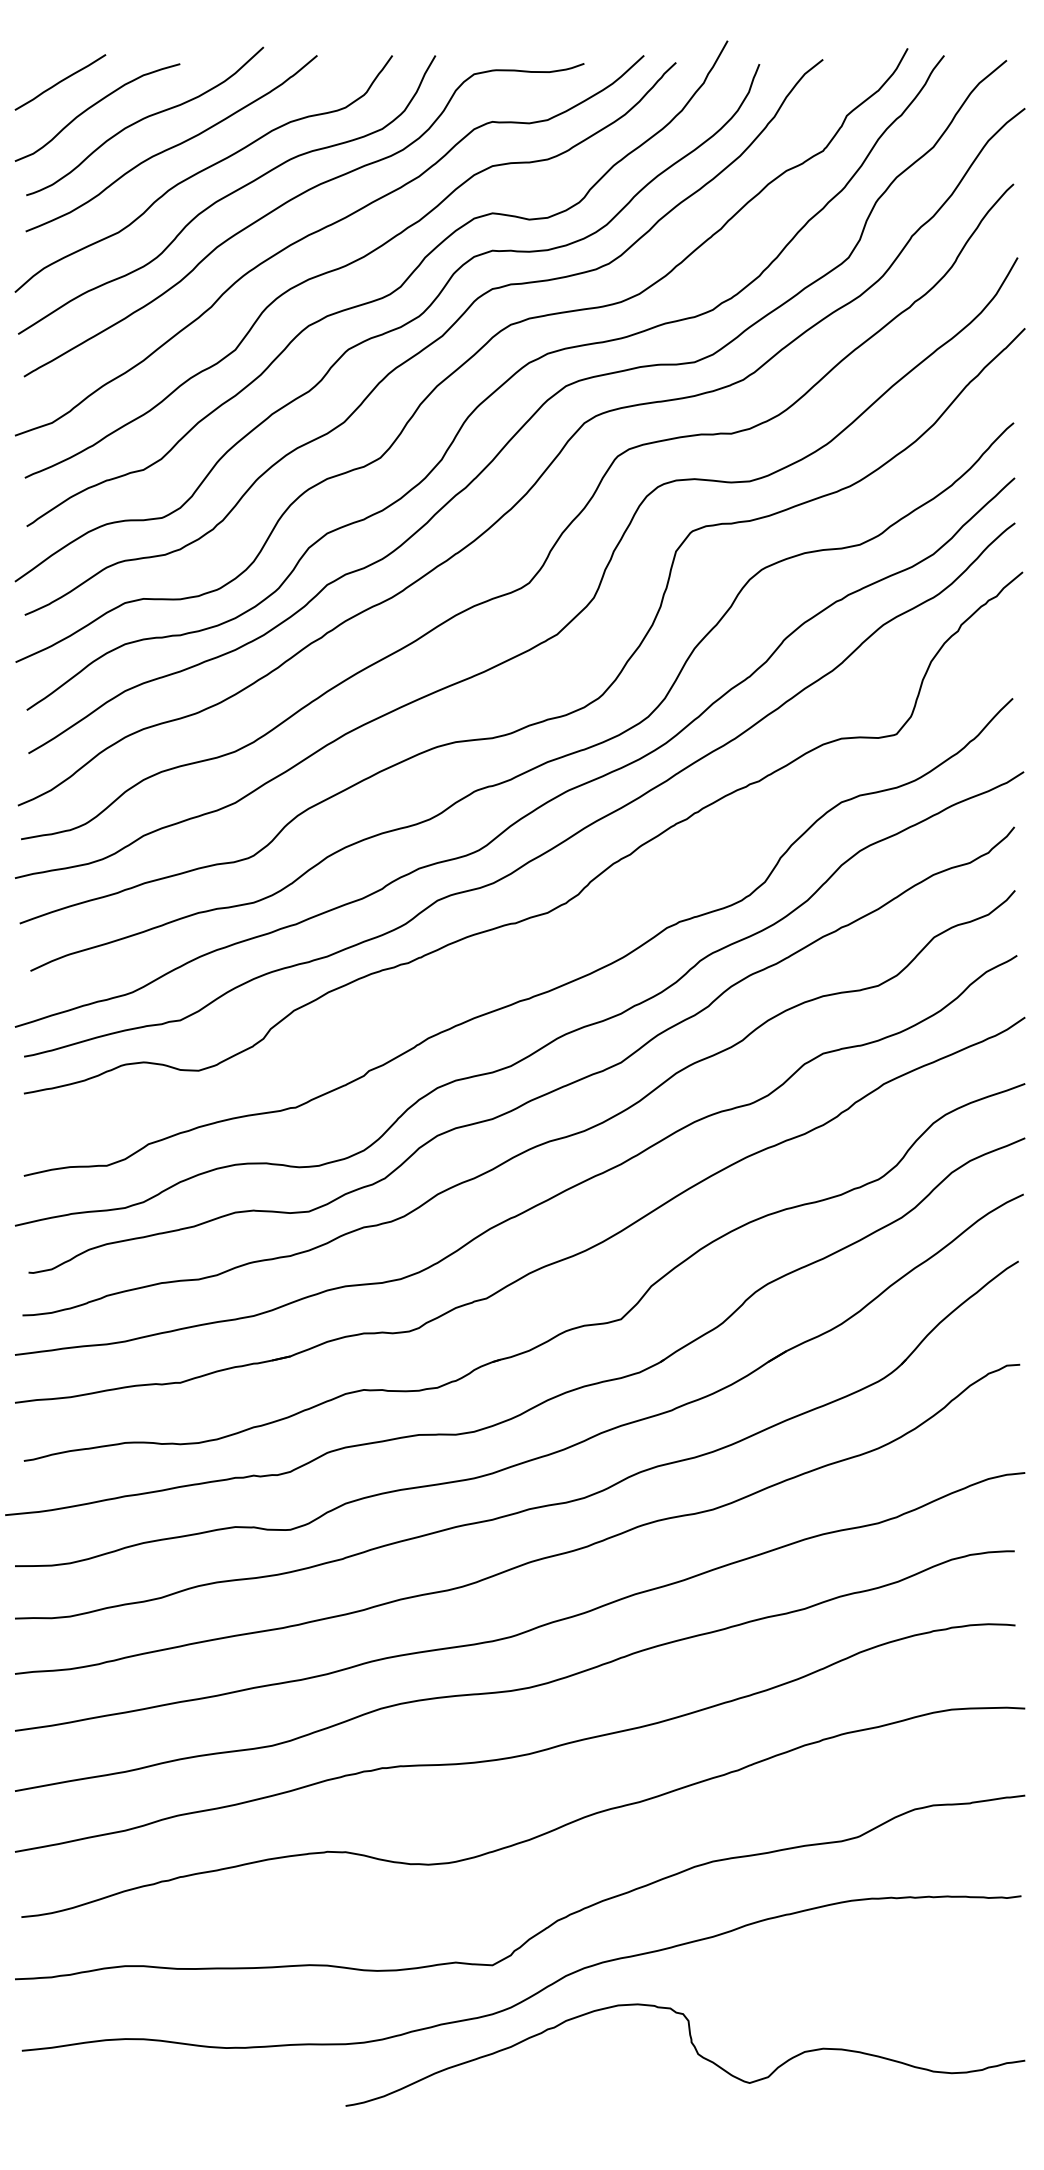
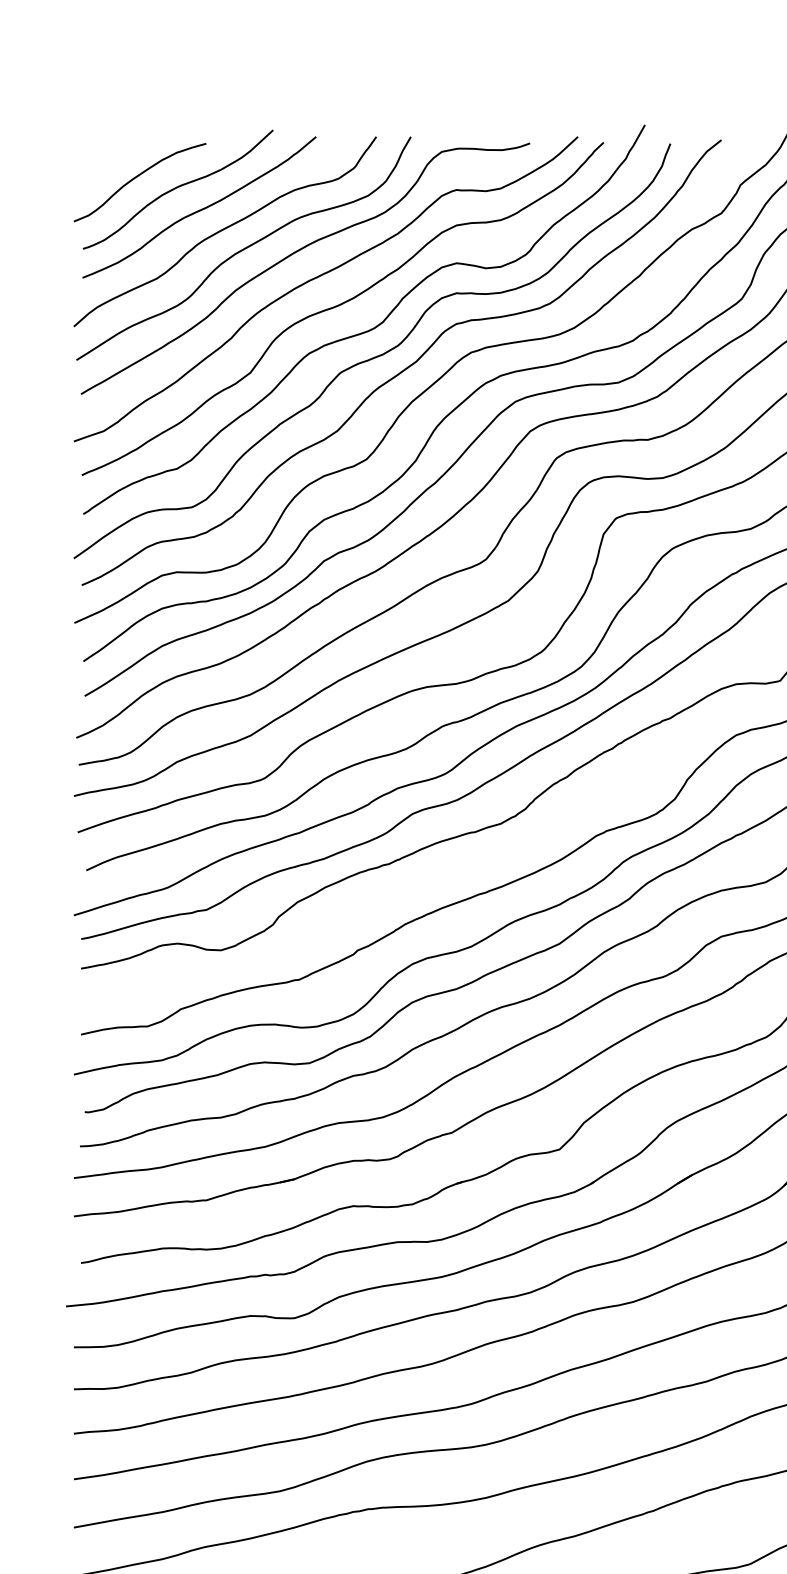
curve: (60, 82) -> (110, 158), removed

